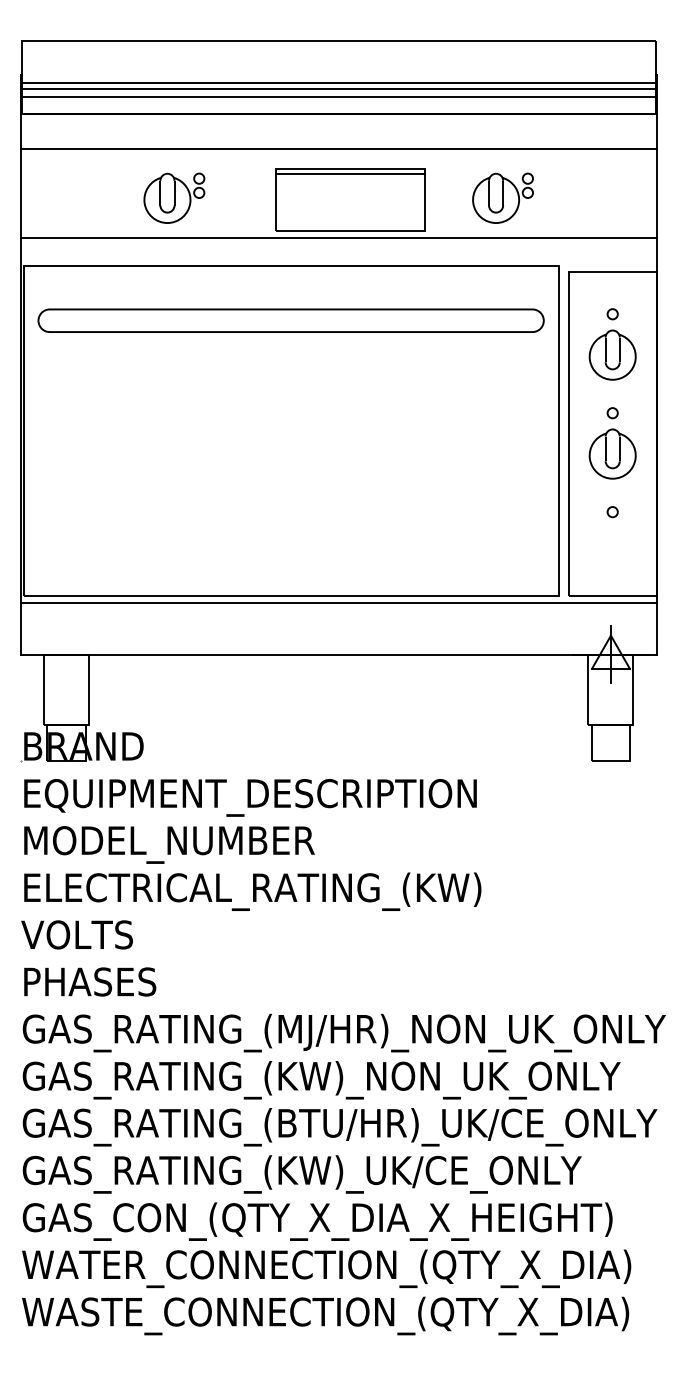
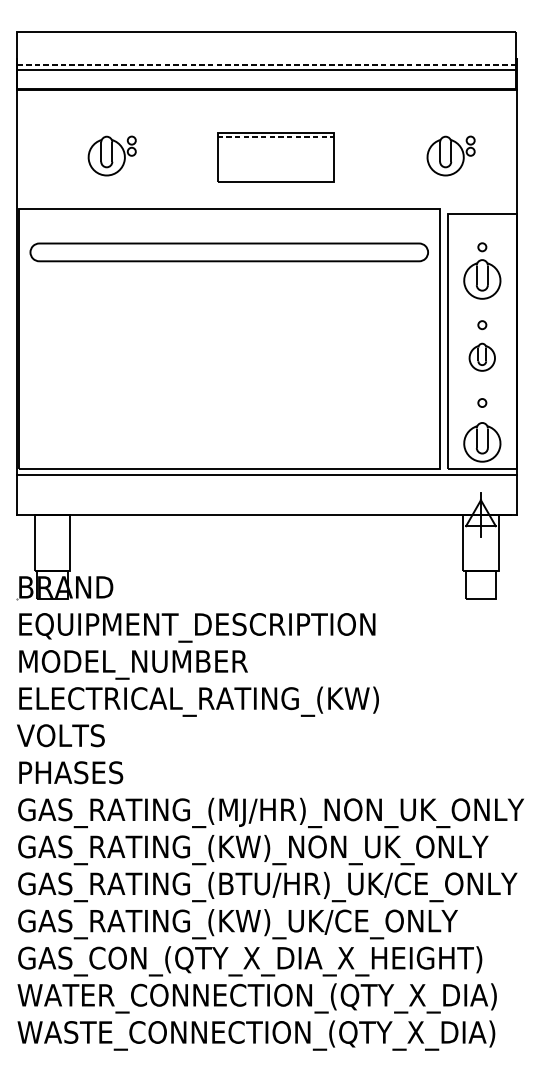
line: (338, 82) -> (266, 64), solid -> dashed
line: (338, 97) -> (266, 76), removed
line: (338, 148) -> (266, 116), removed
line: (351, 174) -> (276, 137), solid -> dashed
part: (174, 197) -> (112, 155), moved
part: (502, 197) -> (450, 155), moved
line: (338, 237) -> (266, 186), removed
part: (612, 453) -> (482, 356), size x0.7
part: (612, 561) -> (482, 441), added

